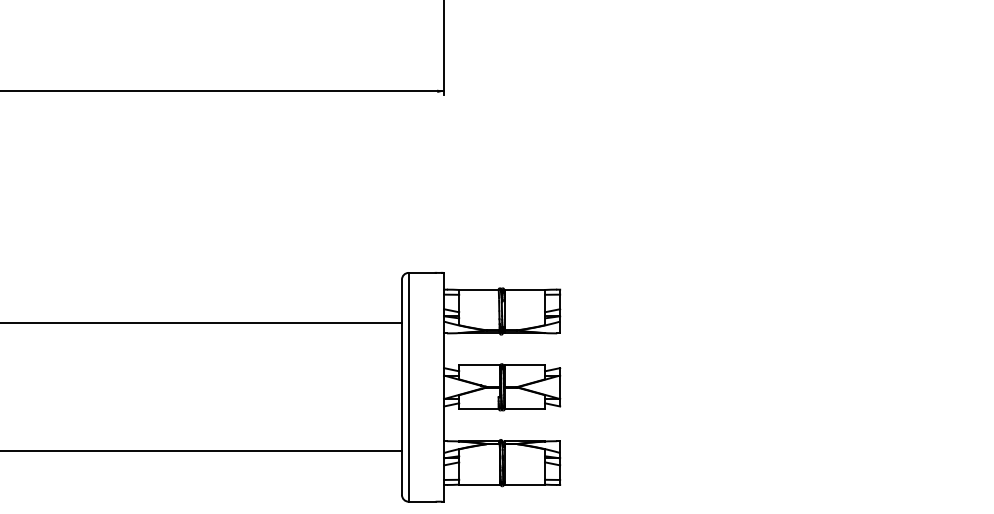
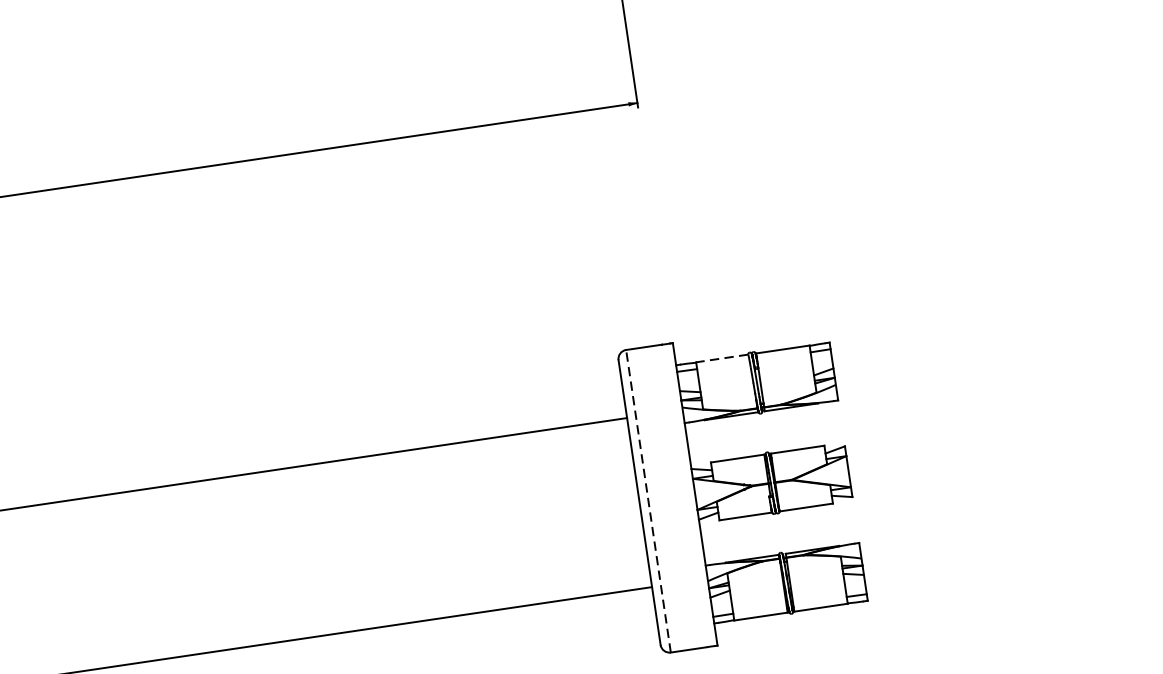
line: (478, 289) -> (721, 358), solid -> dashed
line: (408, 386) -> (648, 500), solid -> dashed

